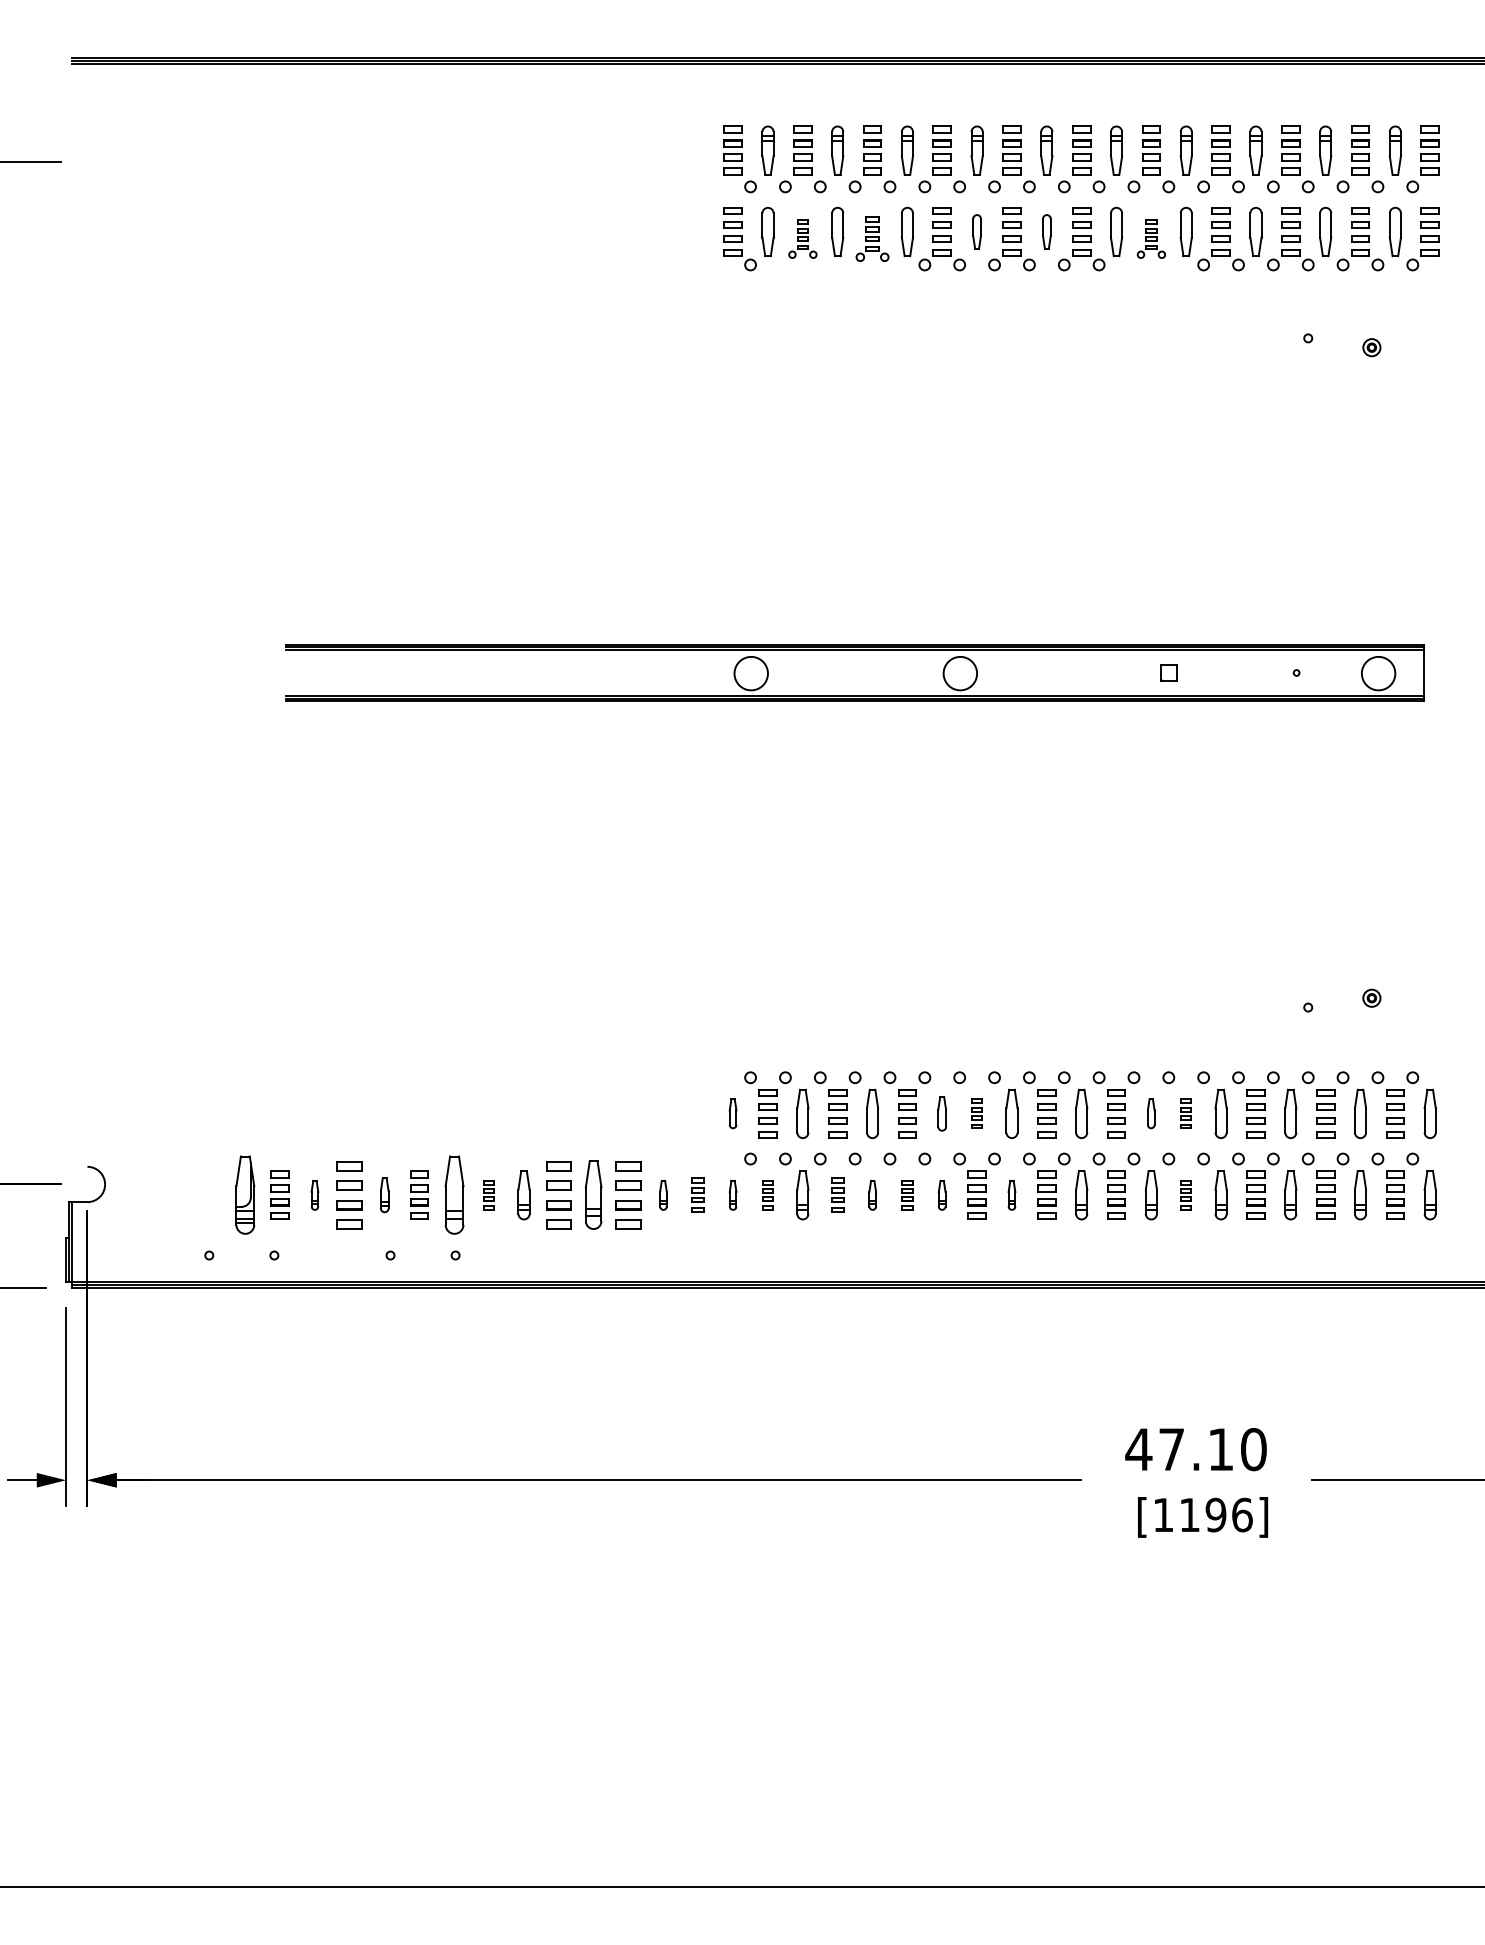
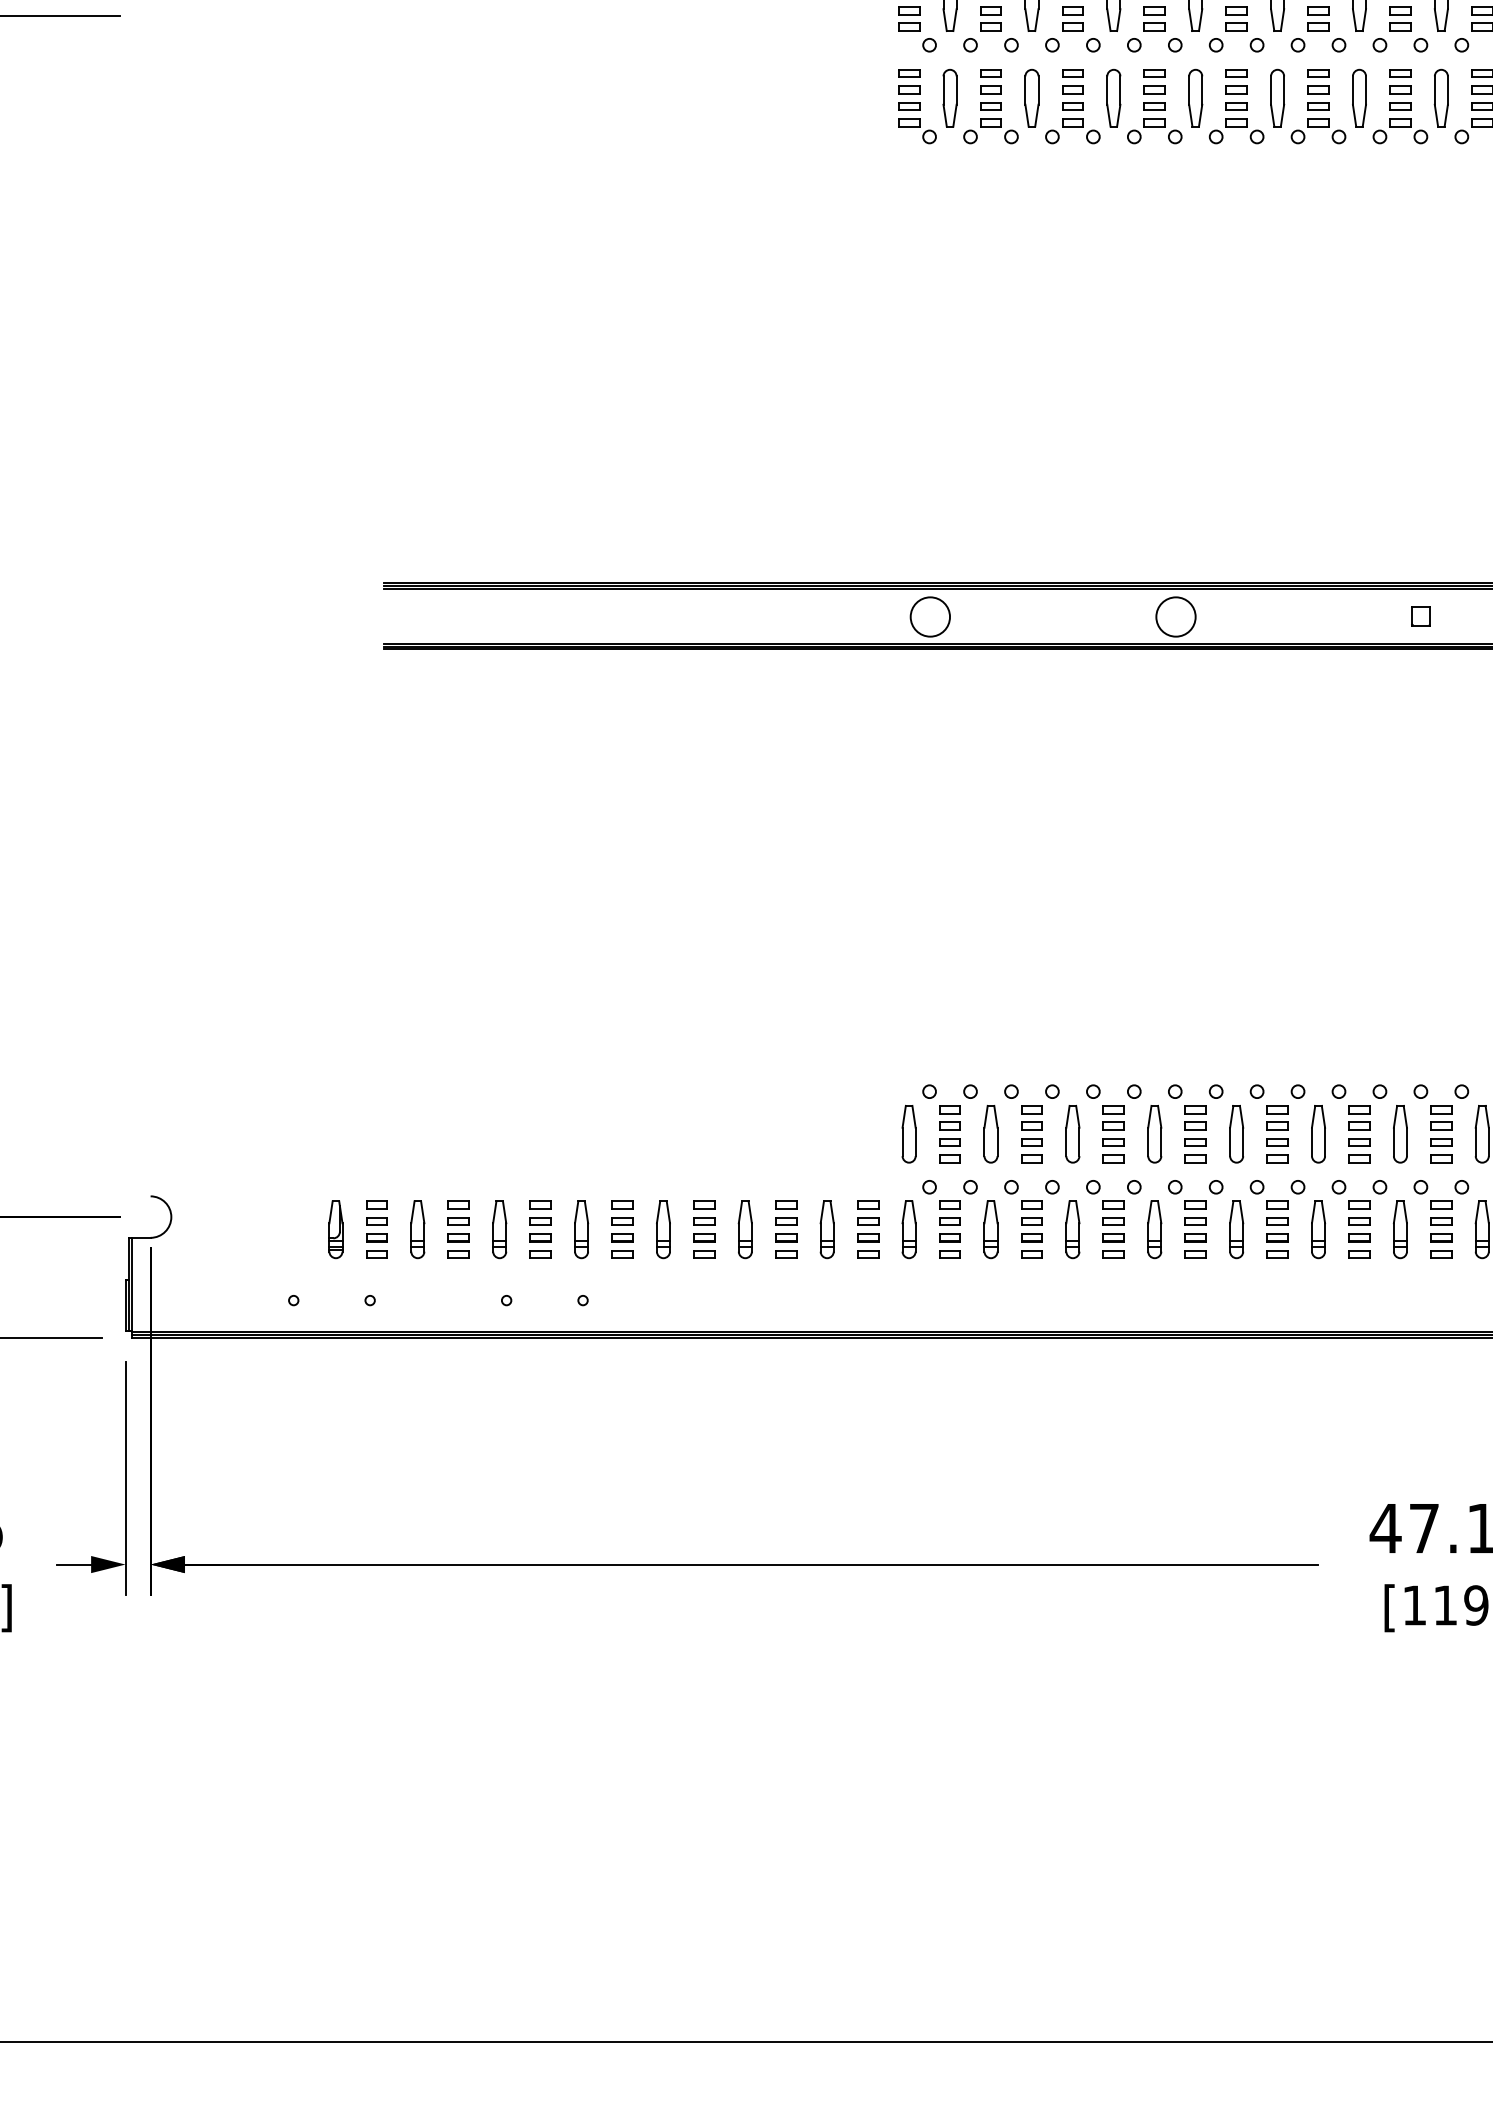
part: (976, 231) -> (1194, 97), size x1.43
part: (1046, 231) -> (1277, 97), size x1.43
part: (802, 239) -> (990, 107), size x1.67
part: (872, 239) -> (1072, 107), size x1.43
part: (1151, 239) -> (1400, 107), size x1.67
part: (732, 1113) -> (908, 1133), size x1.67
part: (941, 1113) -> (1153, 1133), size x1.43
part: (976, 1113) -> (1194, 1133), size x1.67
part: (1150, 1113) -> (1399, 1133), size x1.67
part: (1185, 1113) -> (1440, 1133), size x1.67
part: (349, 1194) -> (458, 1228), size x0.71
part: (488, 1194) -> (621, 1228), size x1.67
part: (558, 1194) -> (703, 1228), size x0.71
part: (628, 1194) -> (786, 1228), size x0.71
part: (697, 1194) -> (867, 1228), size x1.43
part: (767, 1194) -> (949, 1228), size x1.67
part: (837, 1194) -> (1031, 1228), size x1.43
part: (907, 1194) -> (1113, 1228), size x1.67
part: (1185, 1194) -> (1440, 1228), size x1.67
part: (244, 1195) -> (335, 1230), size x0.62
part: (314, 1195) -> (417, 1230), size x1.67
part: (384, 1195) -> (499, 1230), size x1.43
part: (453, 1195) -> (580, 1230), size x0.62
part: (593, 1195) -> (745, 1230), size x0.71
part: (663, 1195) -> (827, 1230), size x1.67
part: (732, 1195) -> (908, 1230), size x1.67
part: (872, 1195) -> (1072, 1230), size x1.67
part: (941, 1195) -> (1153, 1230), size x1.67
part: (1011, 1195) -> (1236, 1230), size x1.67

